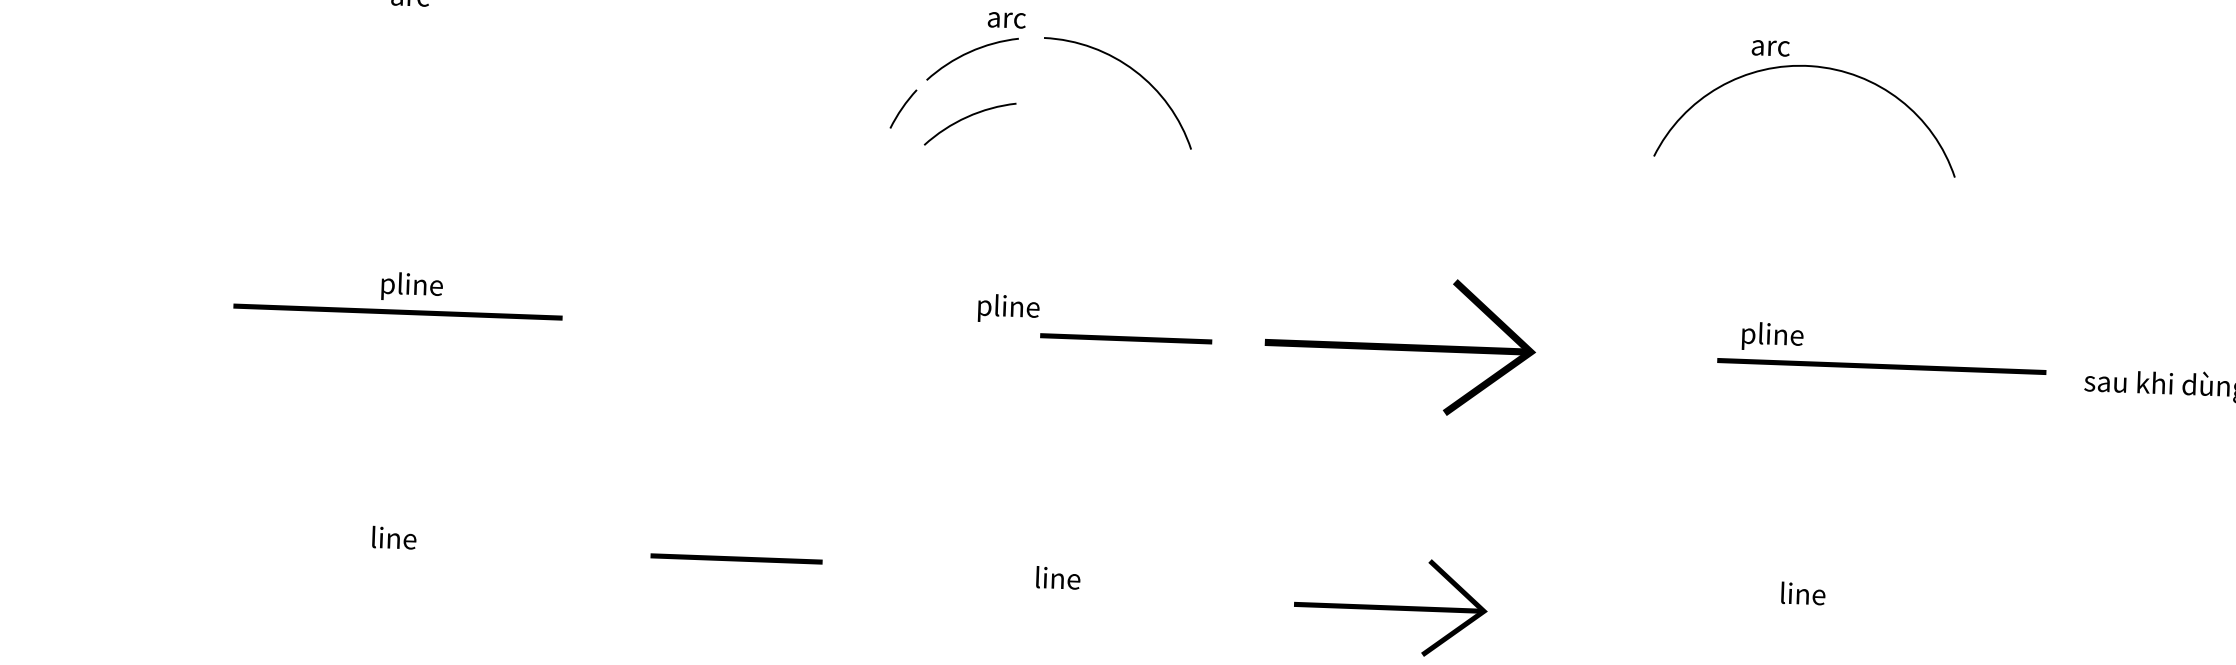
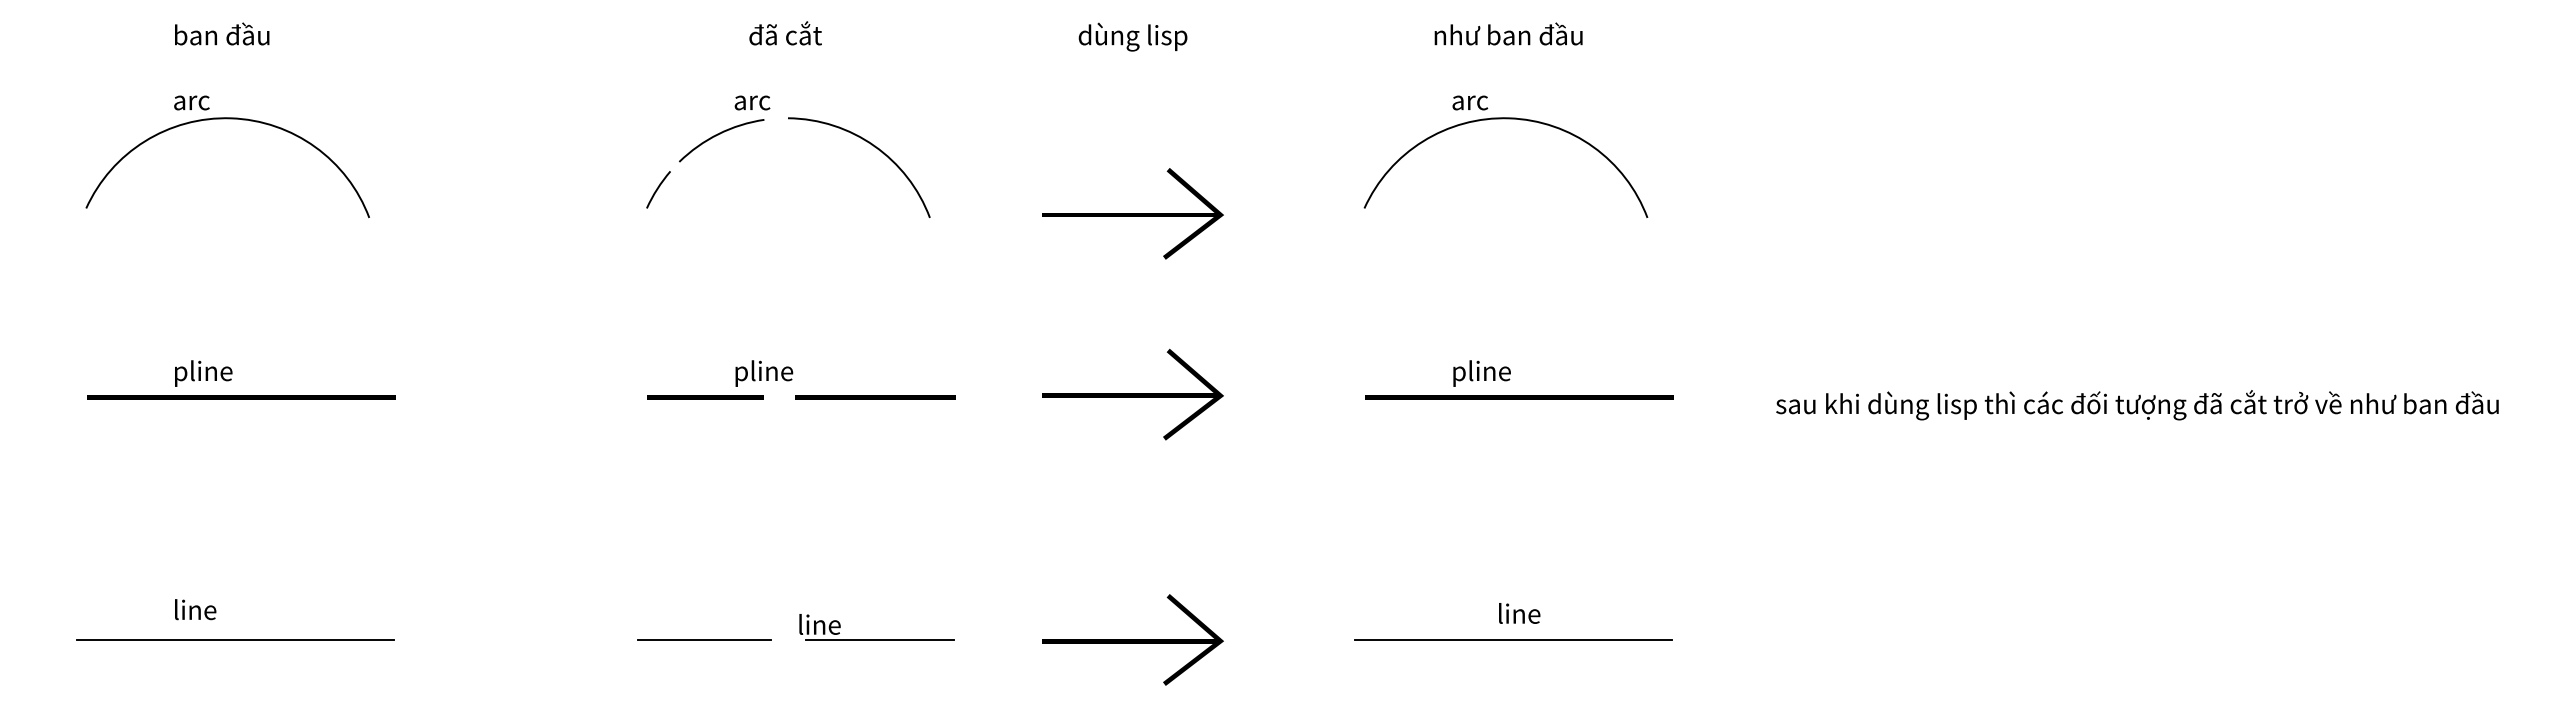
arc: (447, 17) -> (227, 119), added
arc: (967, 118) -> (718, 196), removed
part: (1406, 152) -> (1132, 213), added
line: (398, 311) -> (241, 397), moved
line: (945, 331) -> (705, 397), added
part: (1399, 345) -> (1132, 394), size x0.71
line: (1881, 366) -> (1519, 397), moved
line: (736, 558) -> (517, 617), removed
line: (435, 571) -> (235, 639), added
line: (933, 589) -> (703, 639), added
line: (1121, 596) -> (879, 639), added
line: (1795, 621) -> (1513, 639), added

